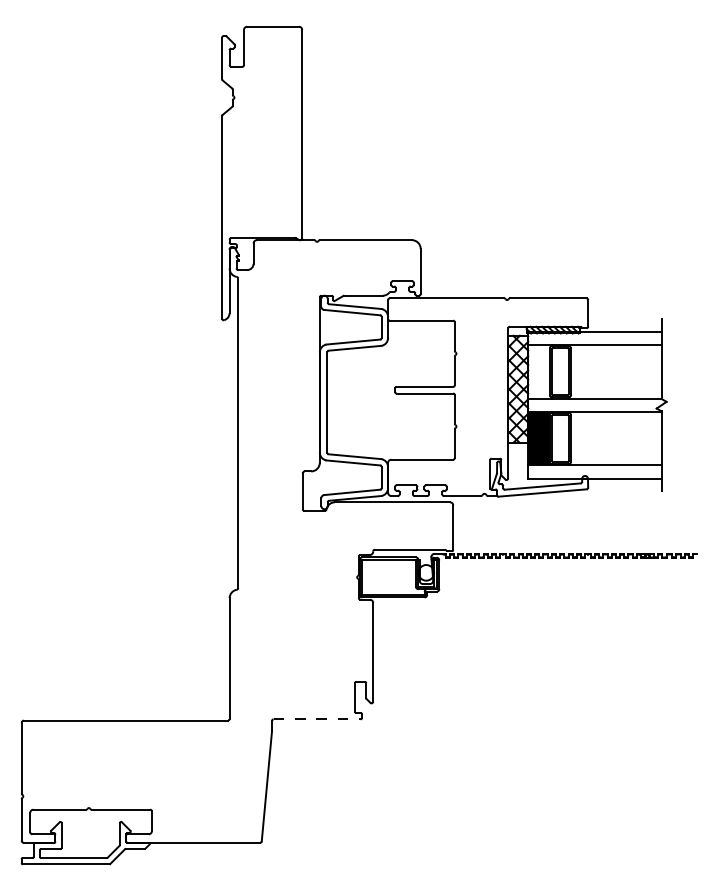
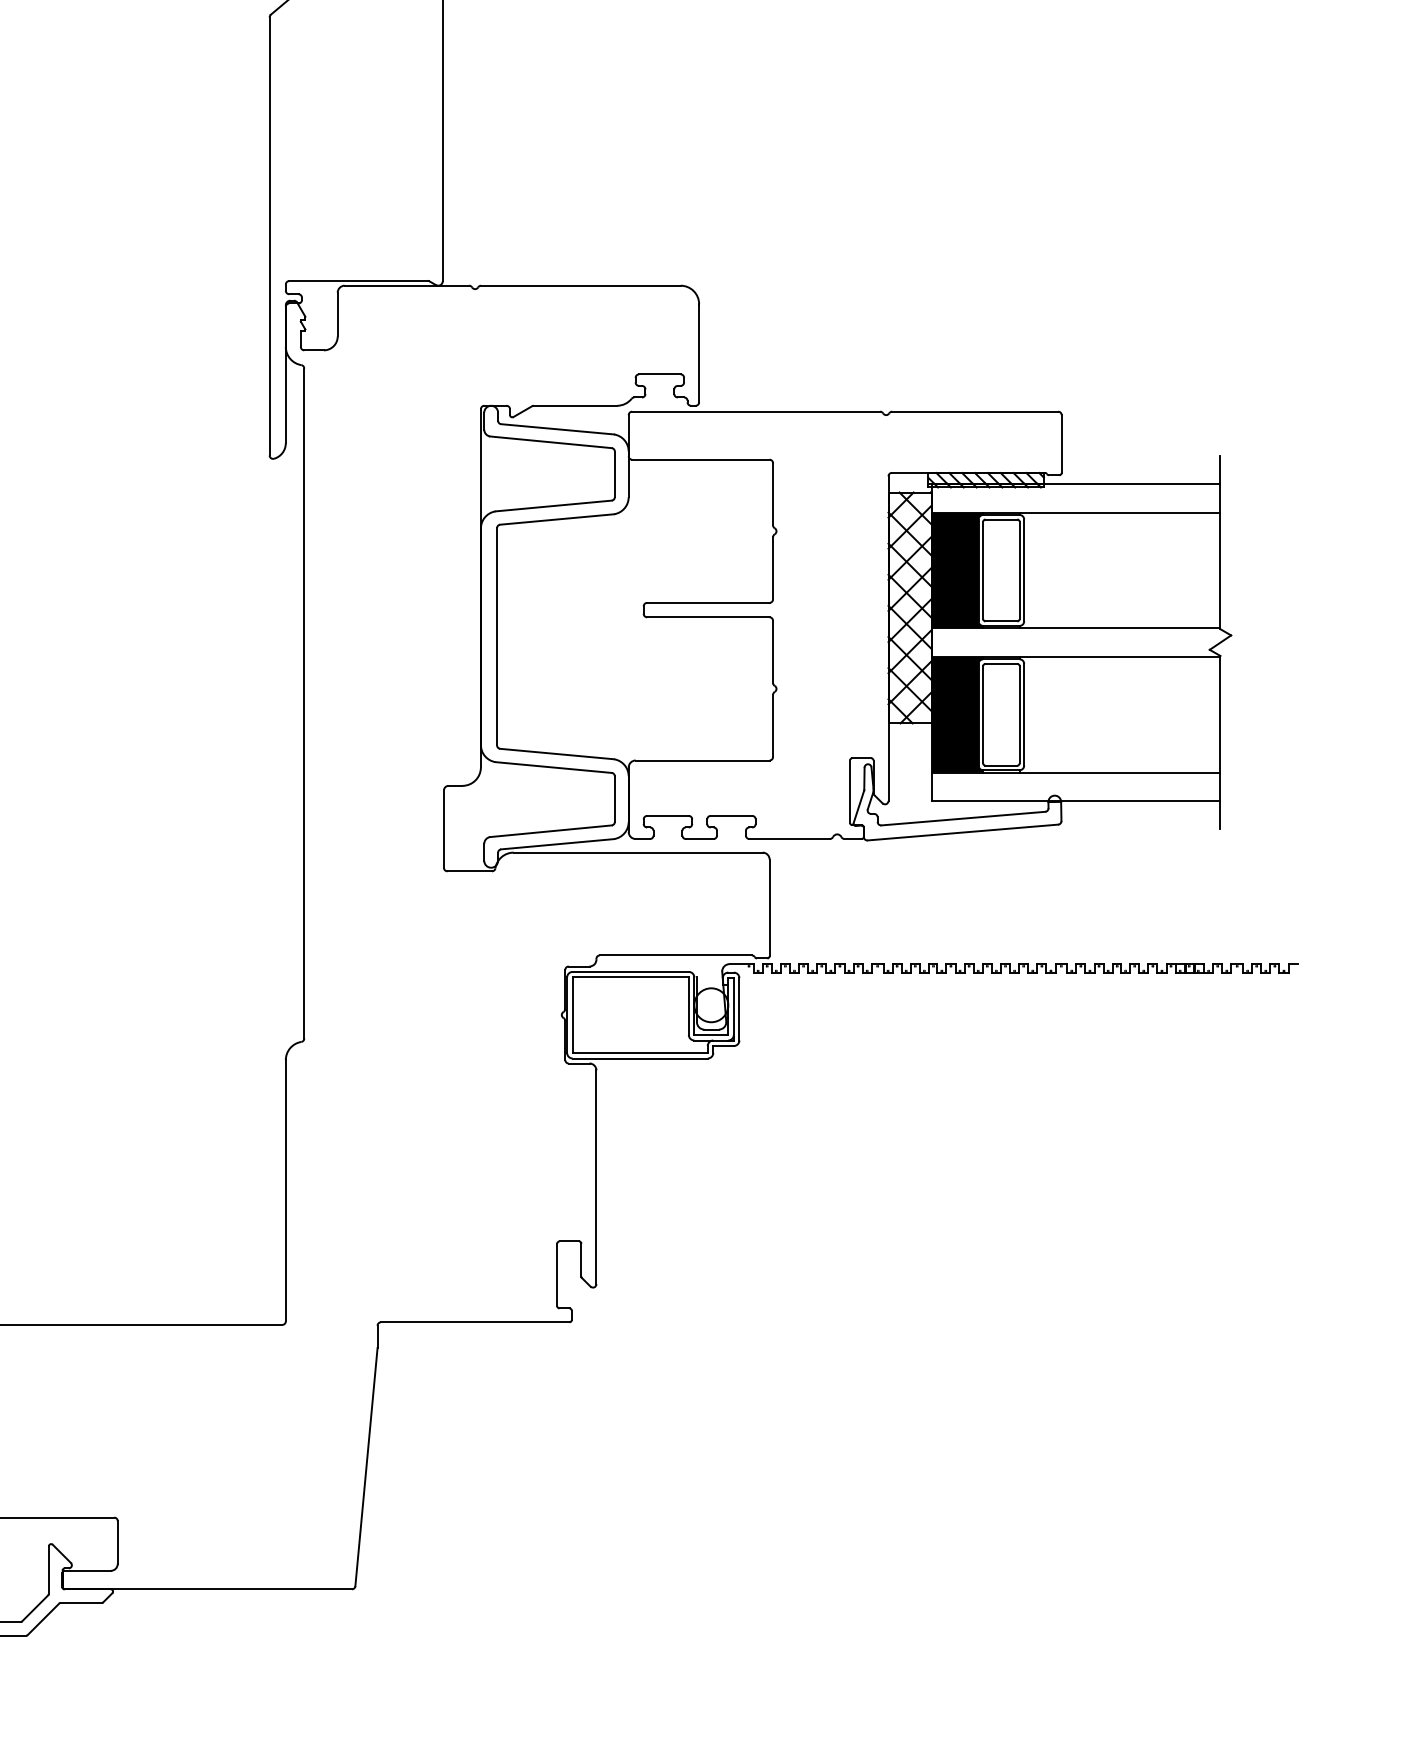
fill: (539, 371) -> (956, 569), added
line: (317, 719) -> (475, 1322), dashed -> solid

